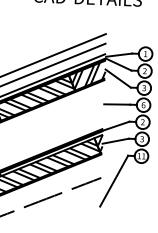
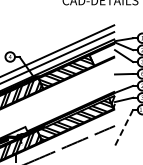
hatch: (88, 75) -> (103, 54), removed
line: (113, 182) -> (123, 128), solid -> dashed

